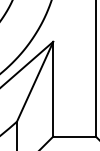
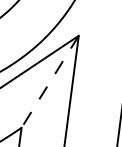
line: (35, 81) -> (50, 81), solid -> dashed

